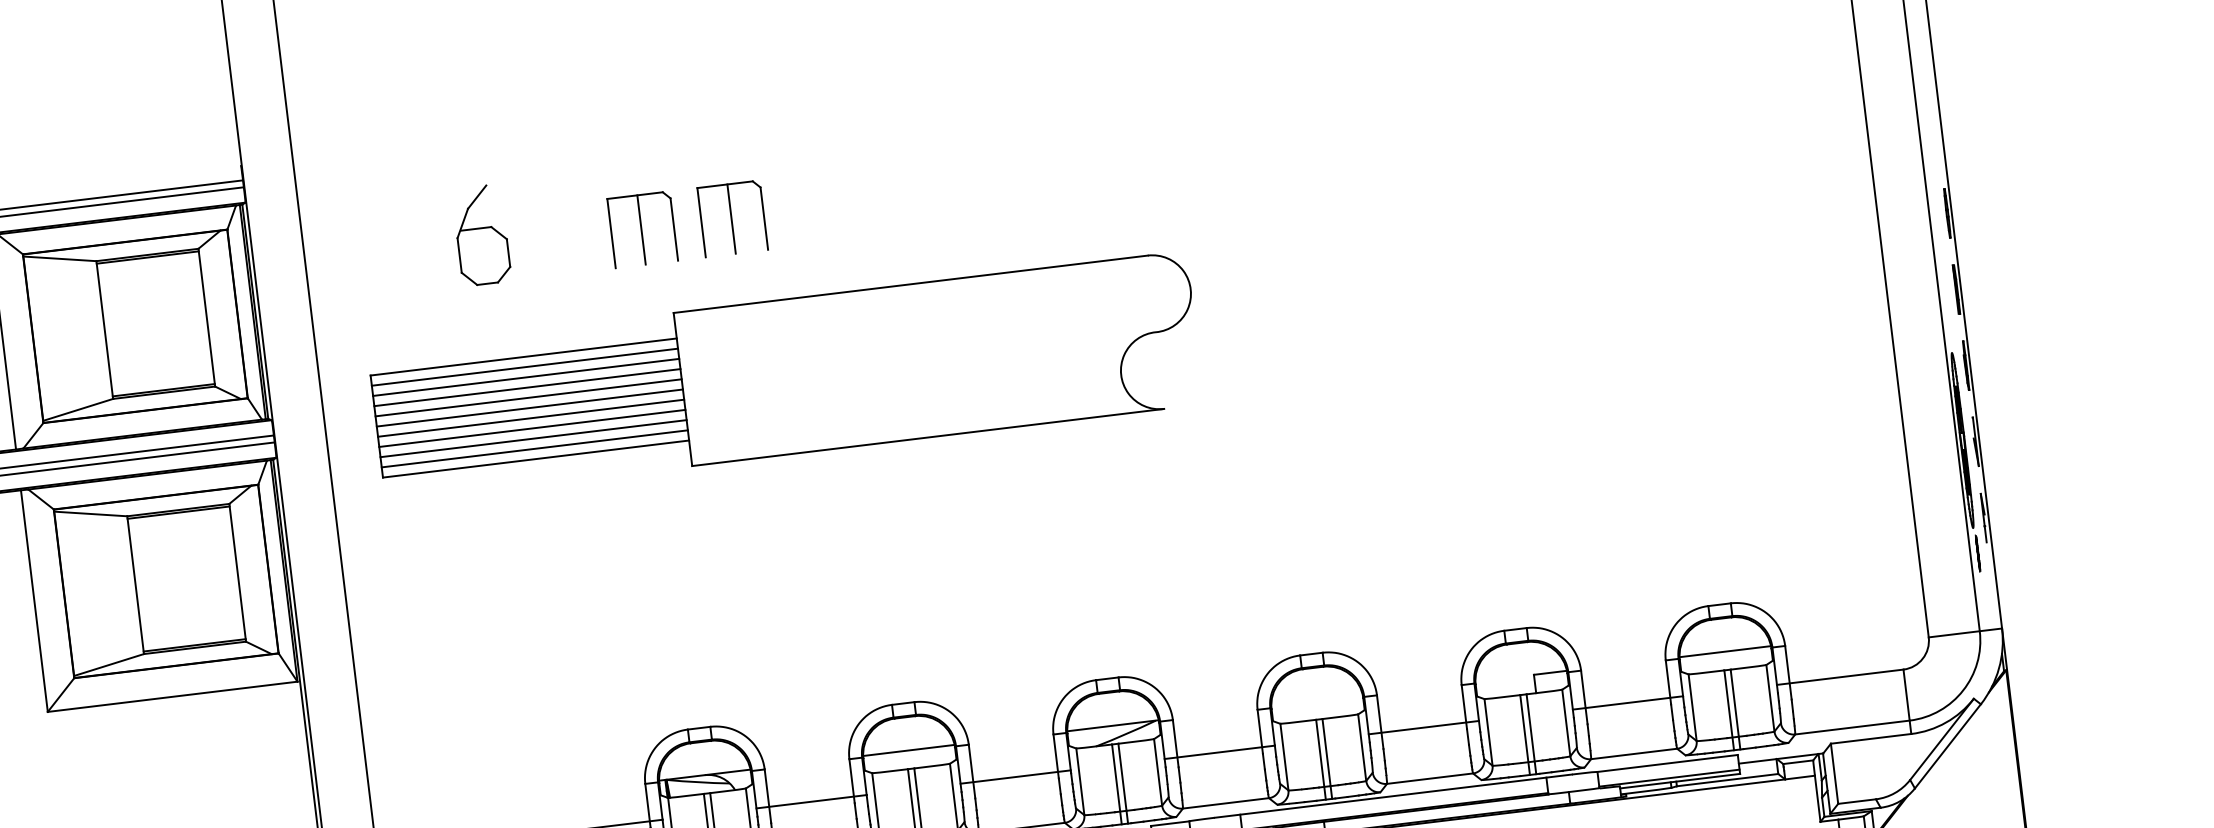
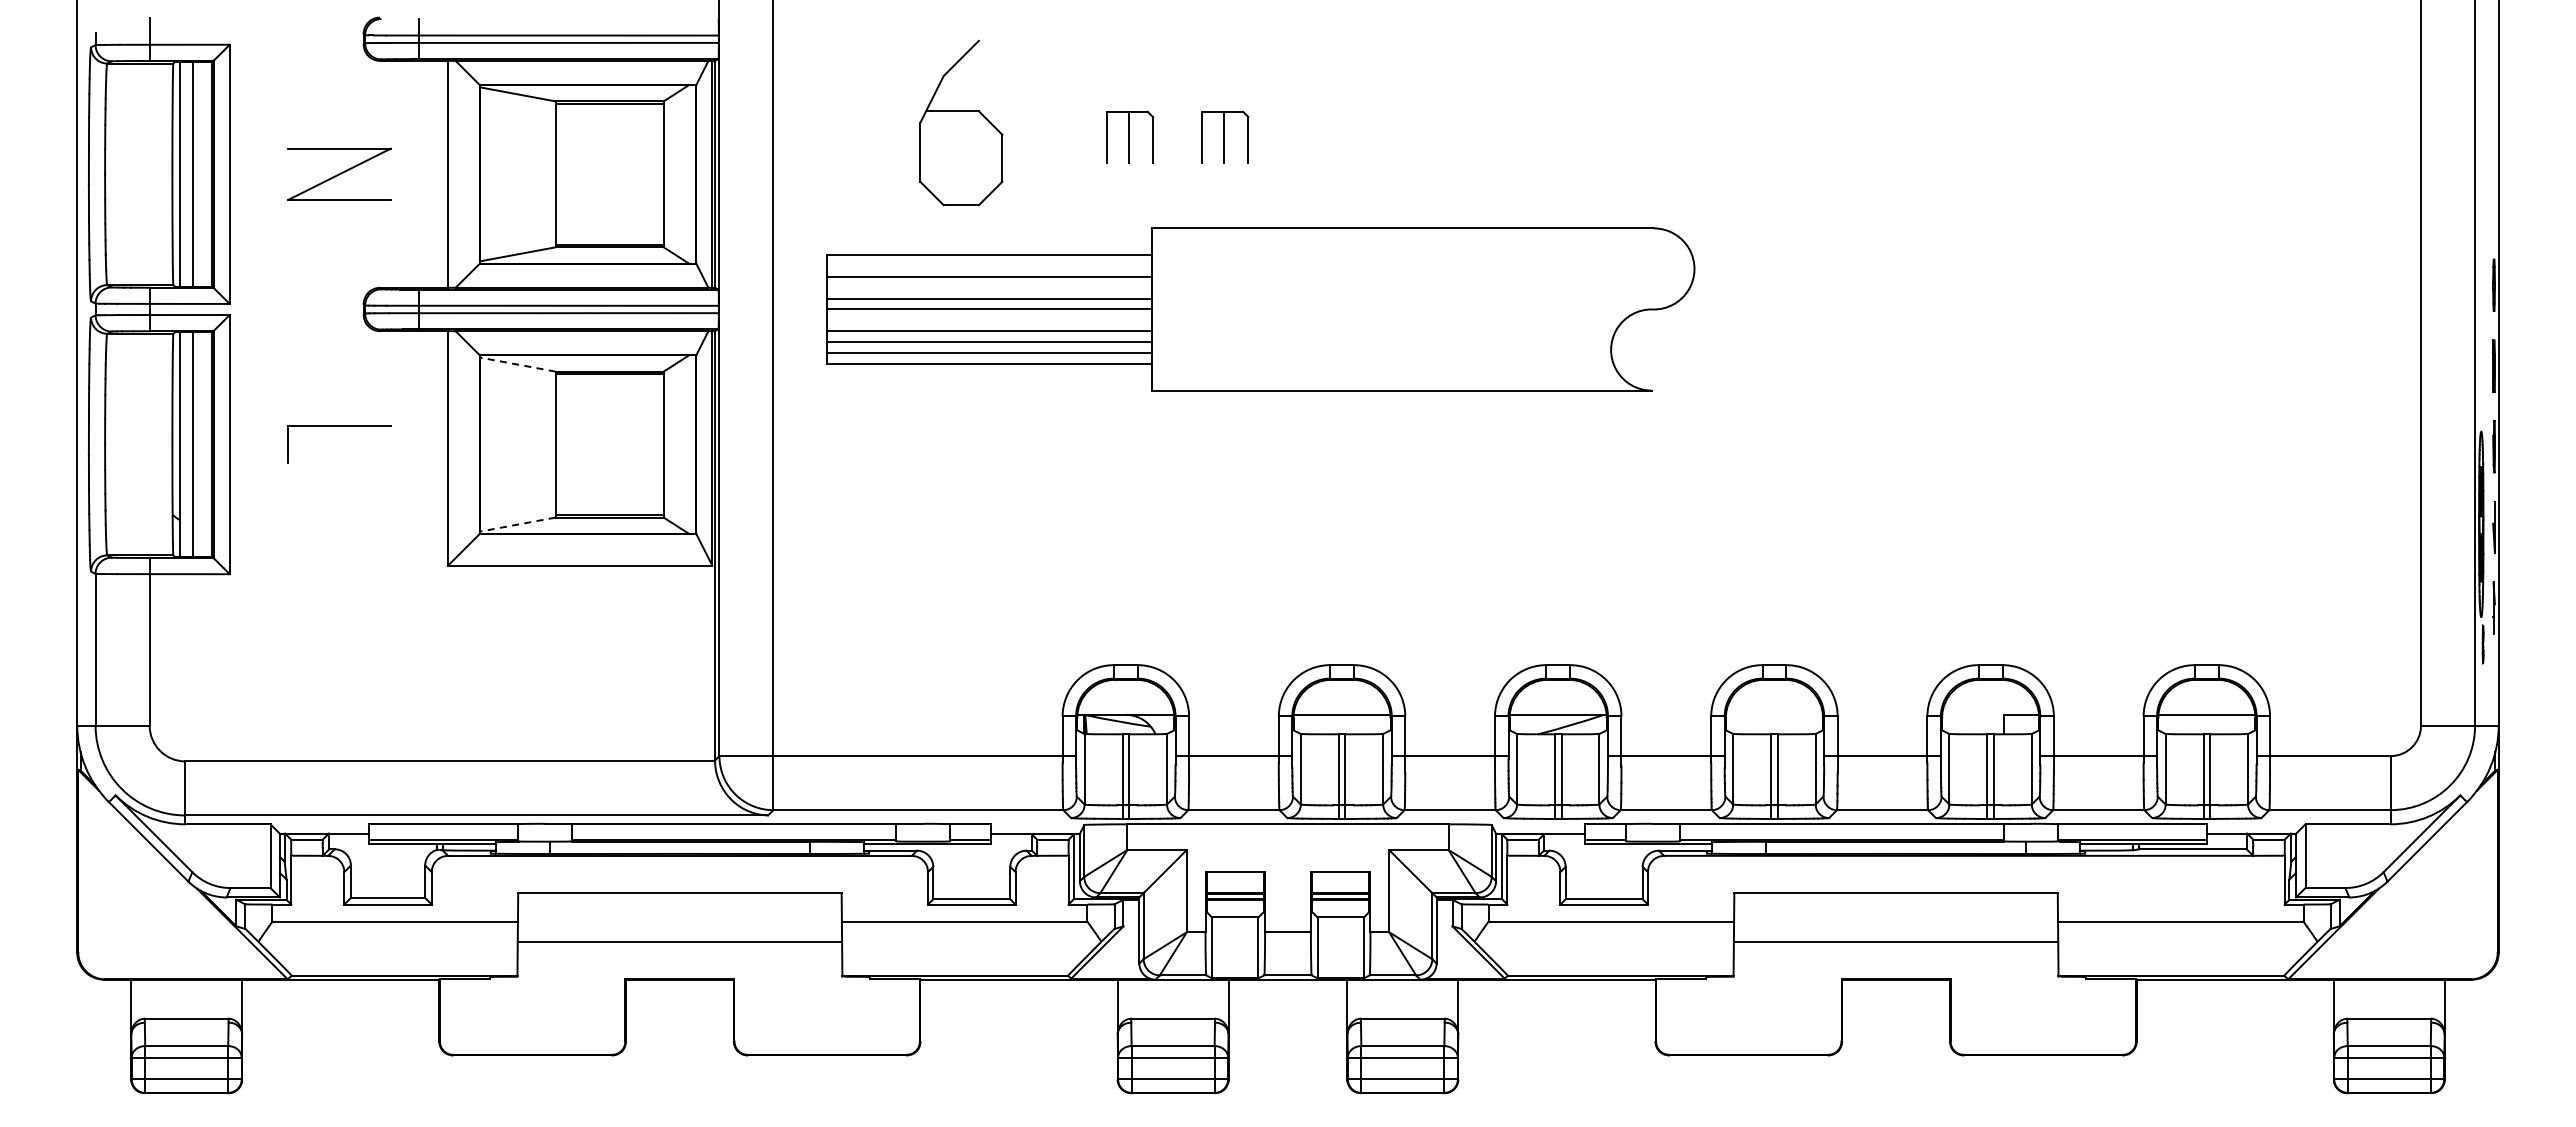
part: (732, 218) -> (1225, 137), size x0.7
part: (642, 229) -> (1129, 137), size x0.7
part: (481, 234) -> (960, 122), size x1.6
line: (524, 367) -> (989, 266), removed
line: (527, 387) -> (989, 287), removed
line: (531, 418) -> (989, 320), removed
line: (90, 513) -> (517, 364), solid -> dashed
line: (108, 664) -> (517, 524), solid -> dashed

